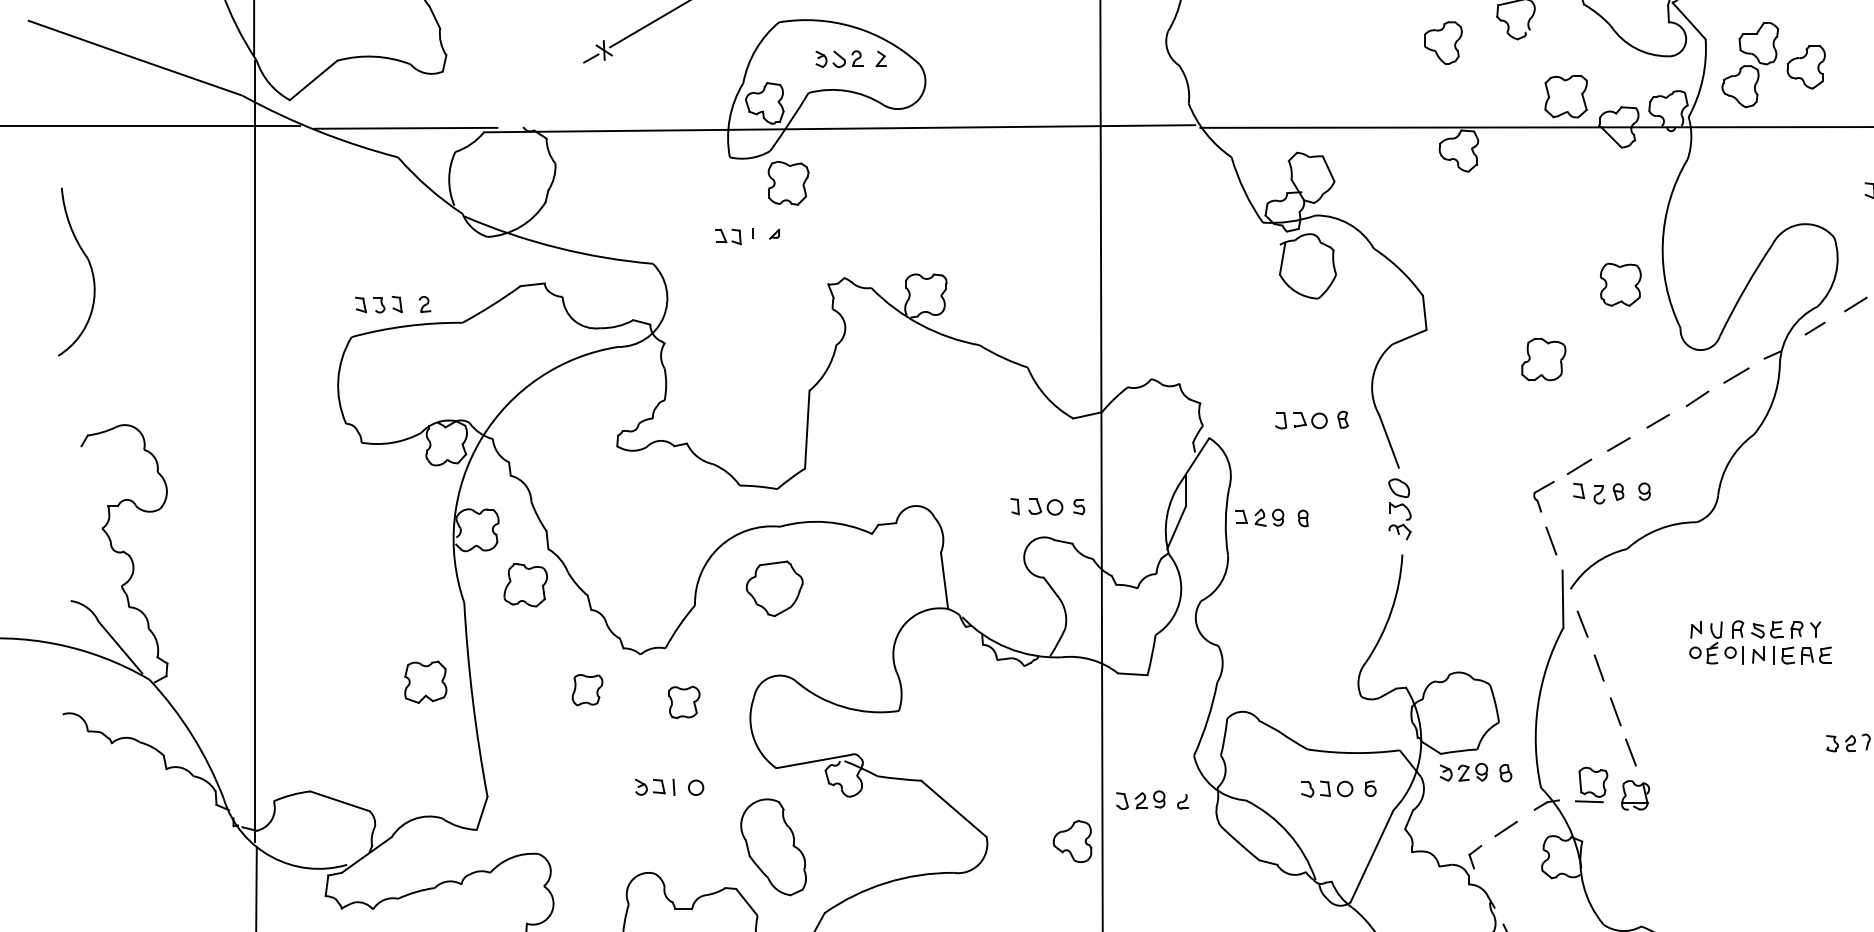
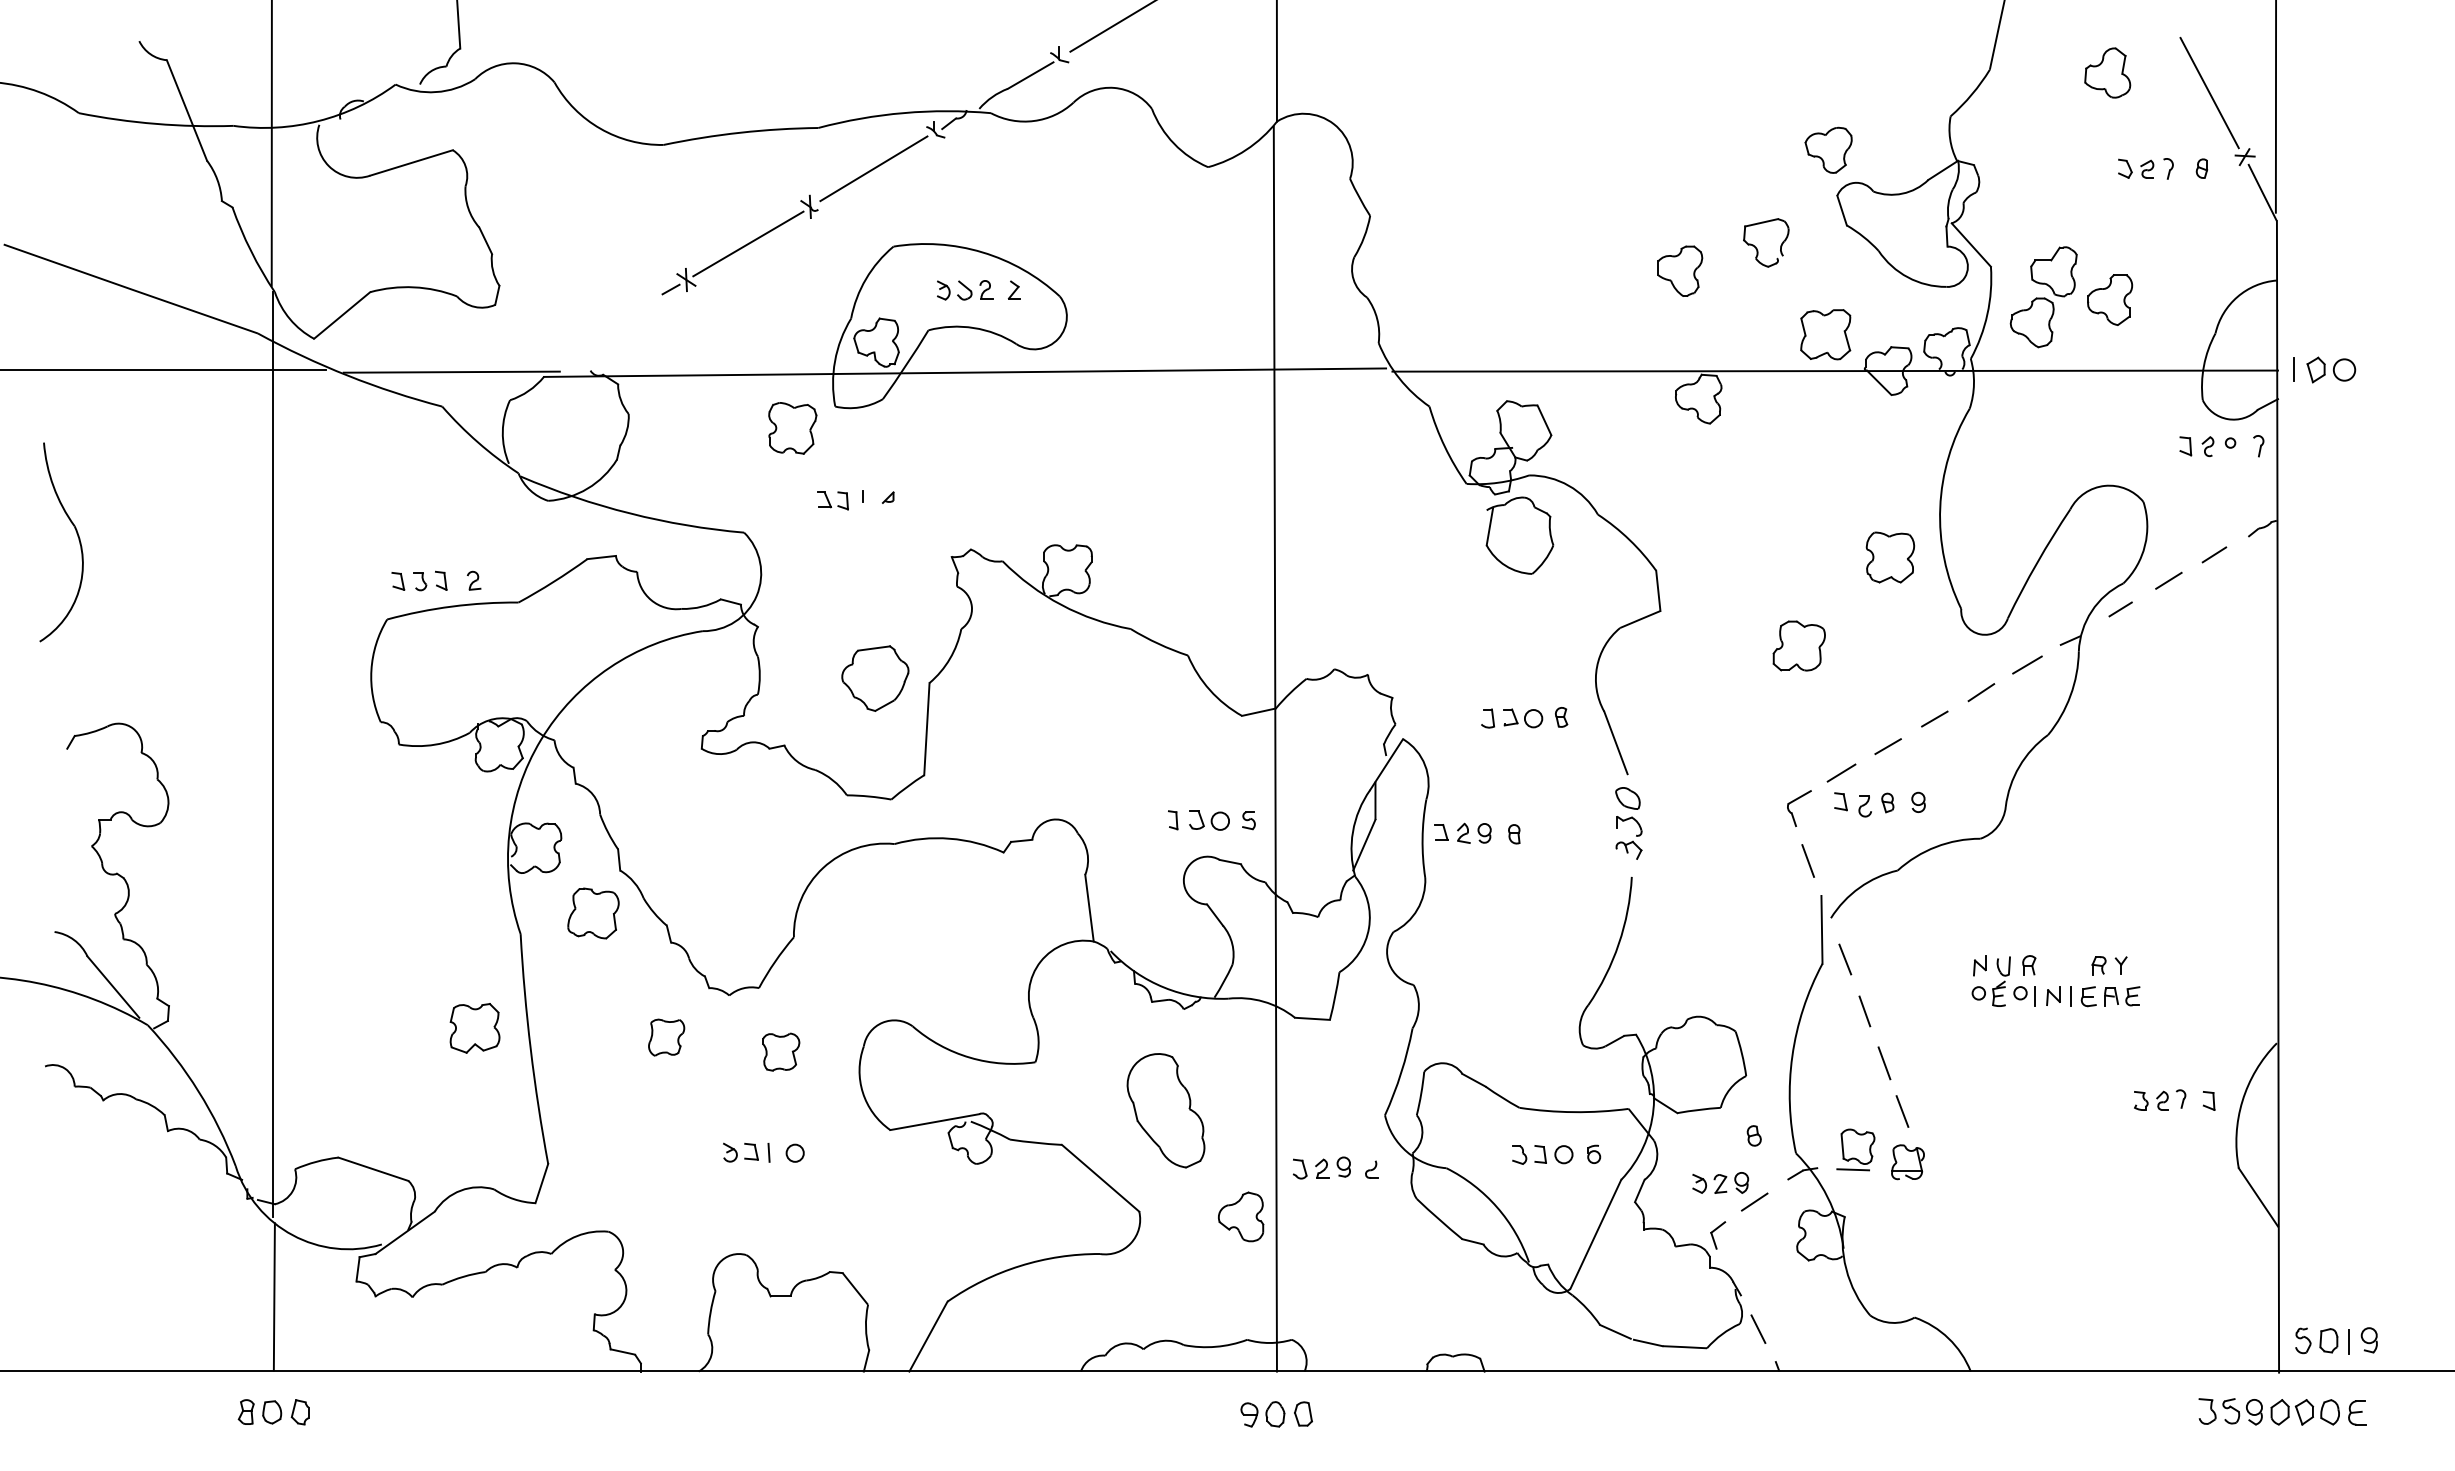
part: (788, 183) -> (792, 428), moved
part: (774, 588) -> (875, 678), moved
part: (1767, 629) -> (2064, 965), removed
part: (1463, 771) -> (1720, 1182), moved
part: (773, 847) -> (1165, 1110), moved

